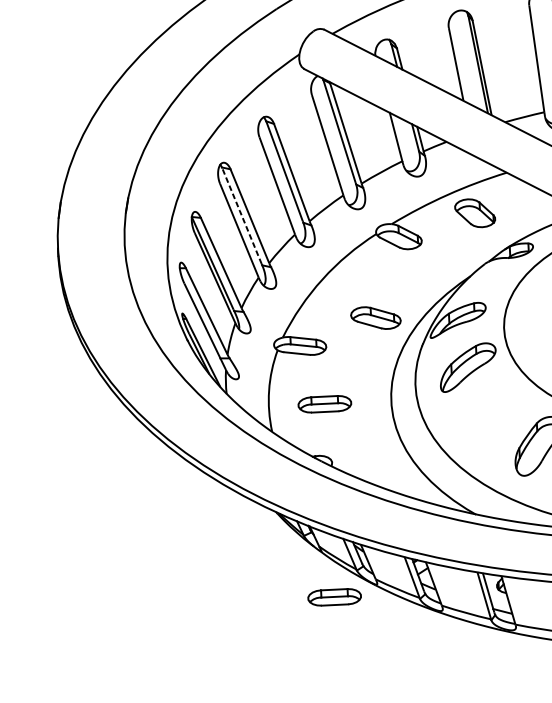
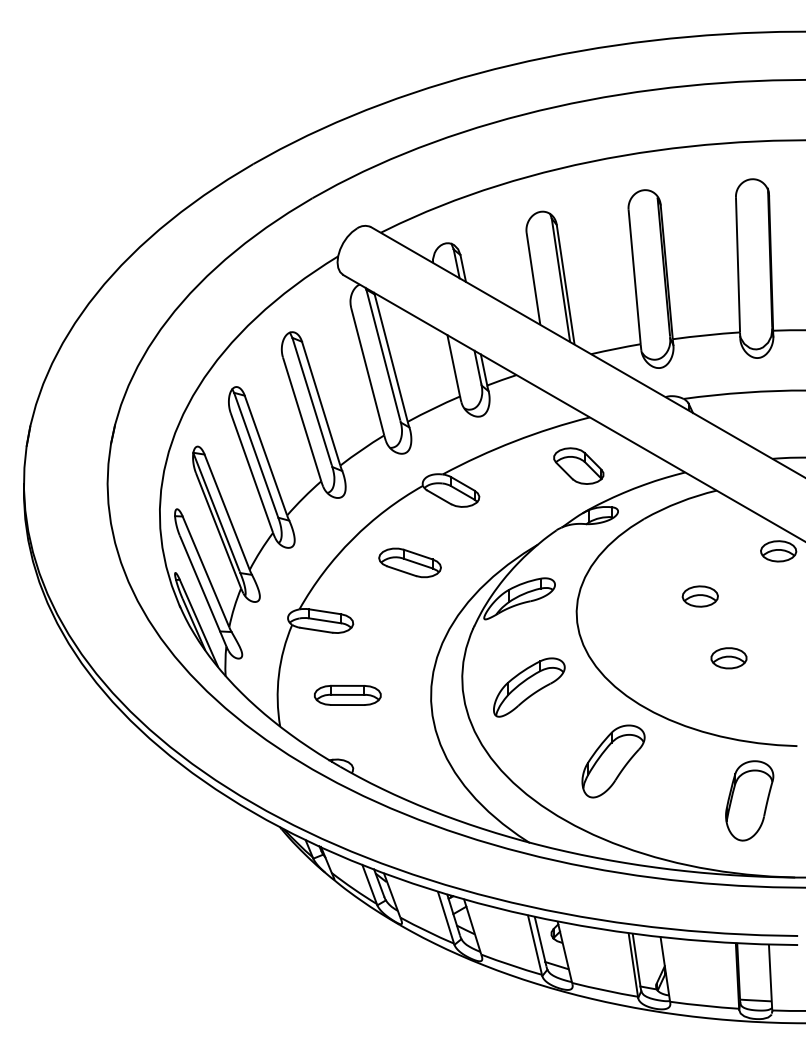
part: (474, 212) -> (578, 465), moved
line: (241, 215) -> (255, 453), dashed -> solid
part: (375, 317) -> (409, 562), moved
part: (468, 367) -> (529, 687), moved
part: (334, 596) -> (347, 936), removed

